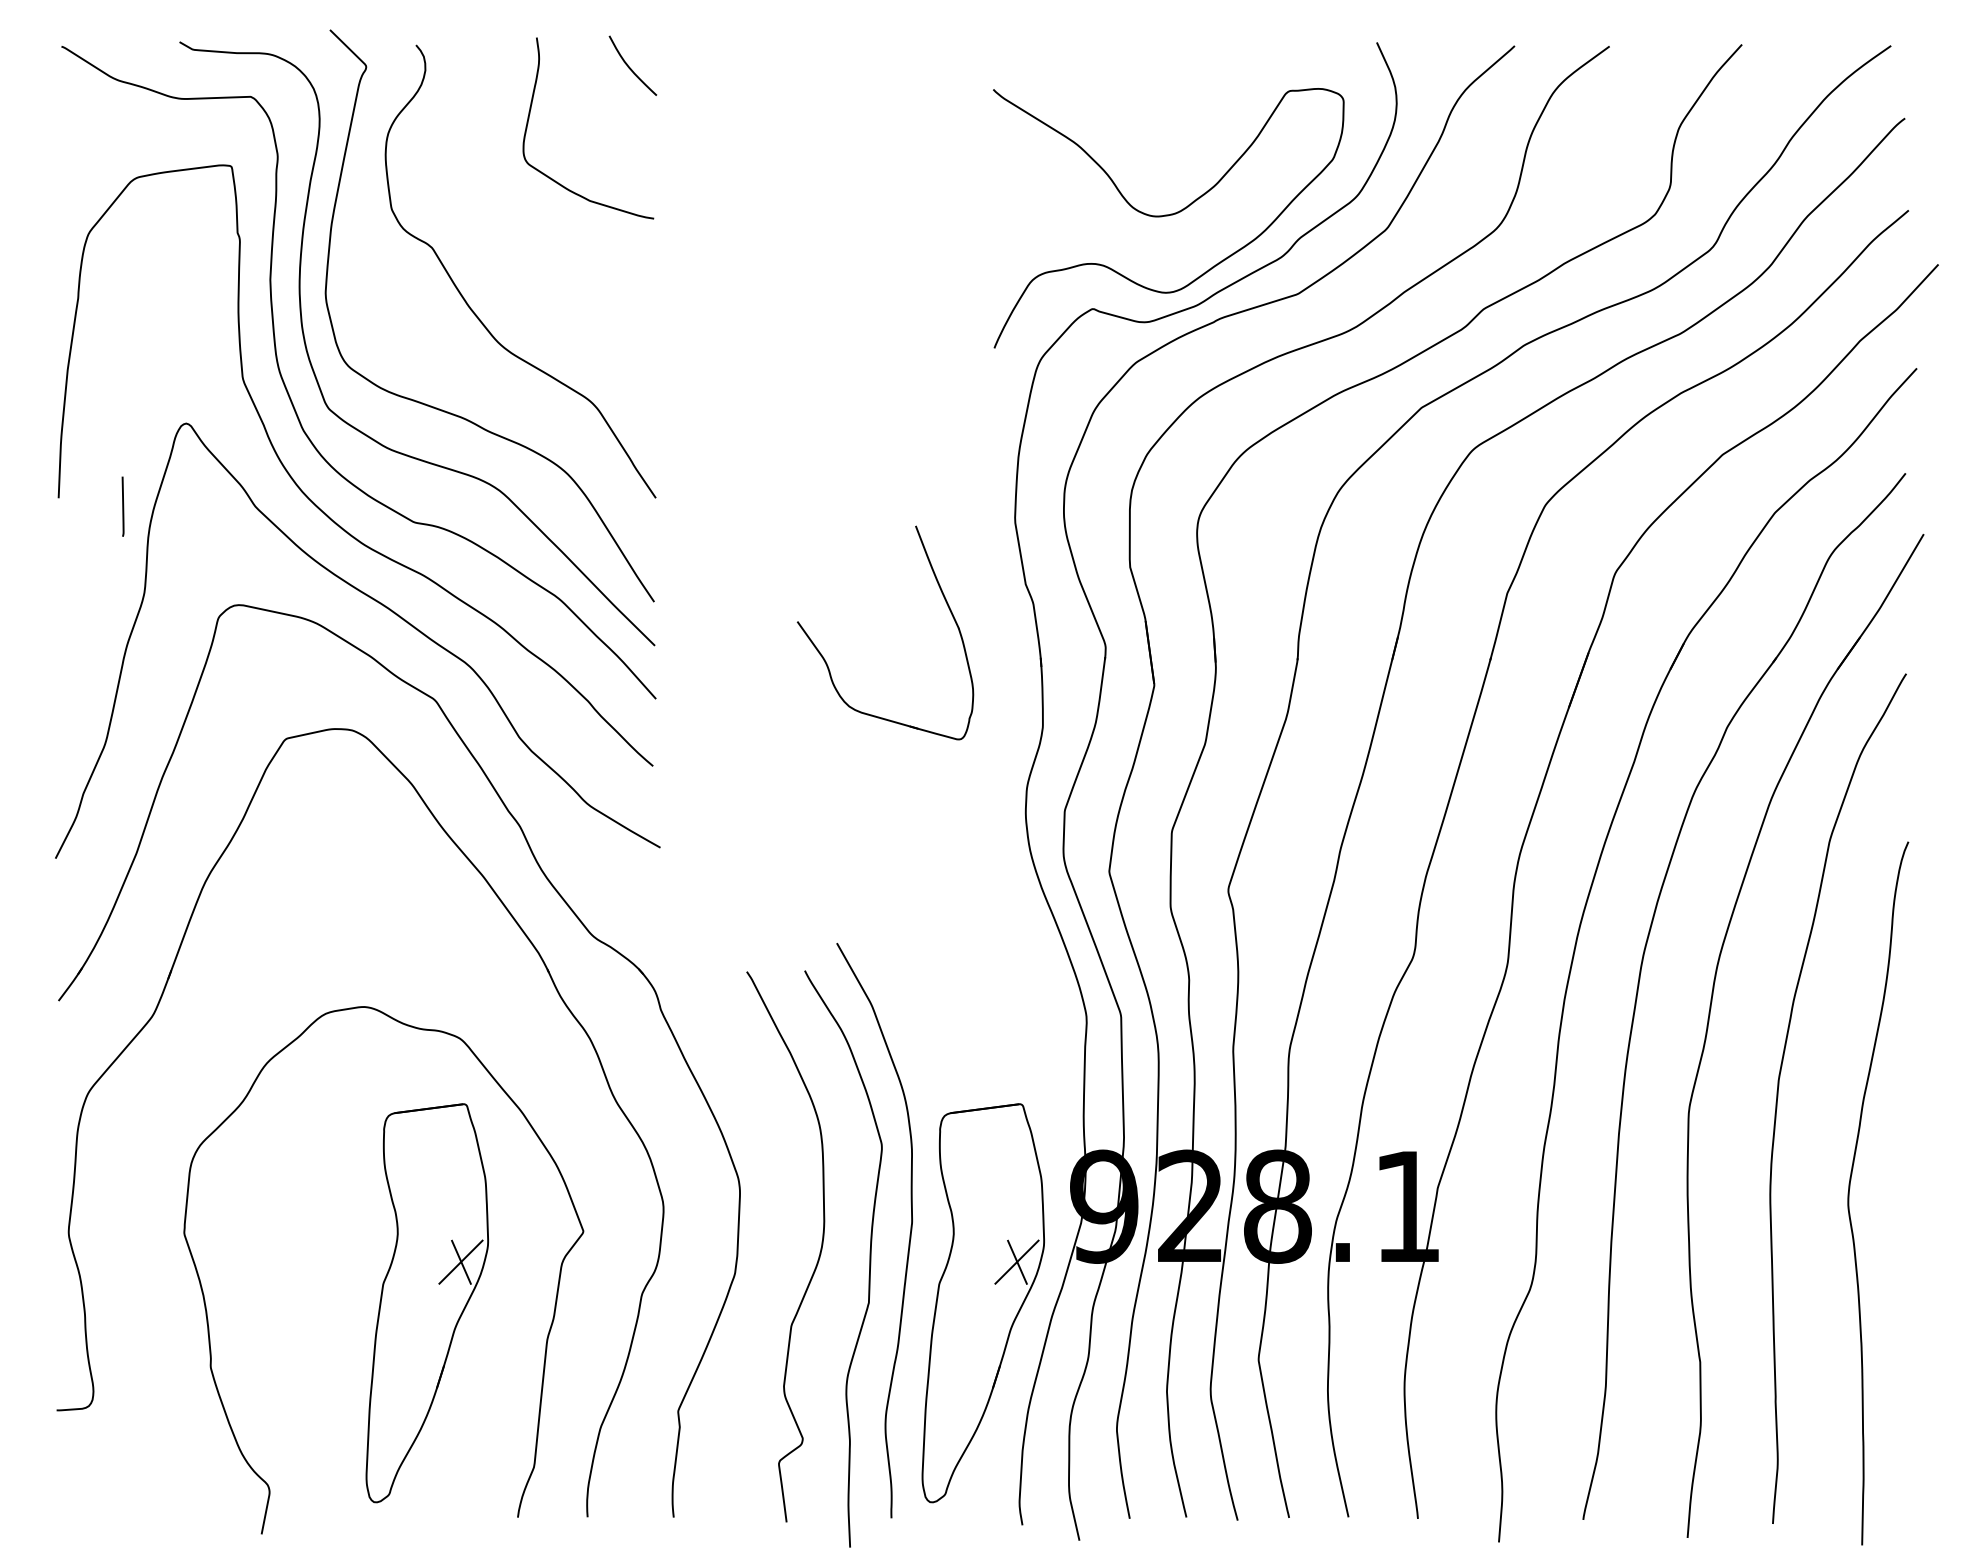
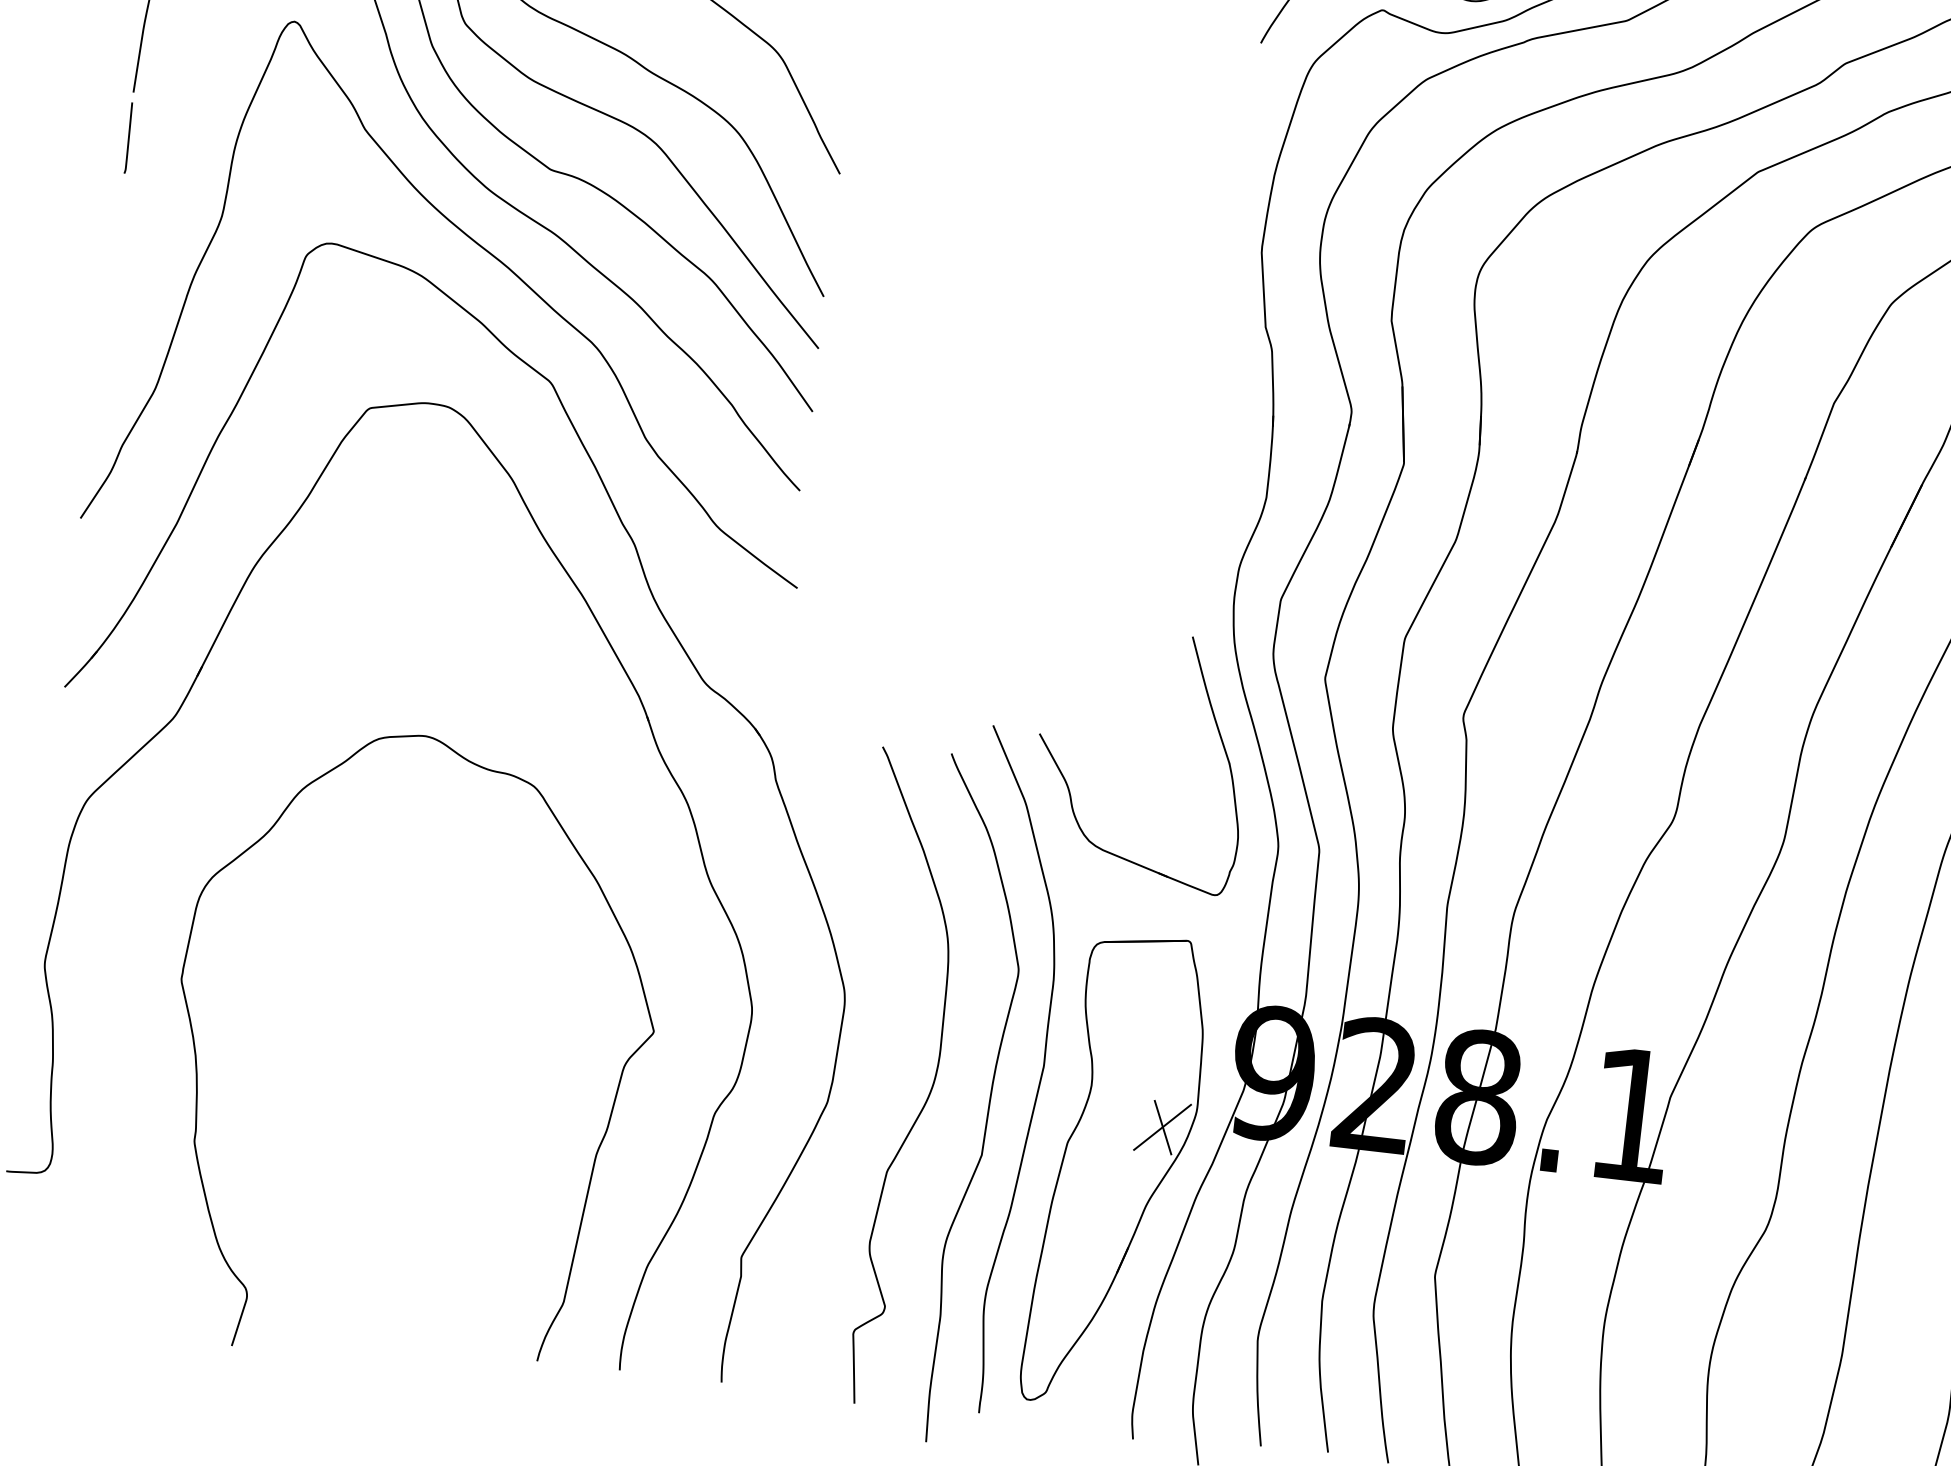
line: (122, 506) -> (128, 137), moved
part: (826, 661) -> (1068, 784), moved
part: (426, 1303) -> (458, 1095), removed

